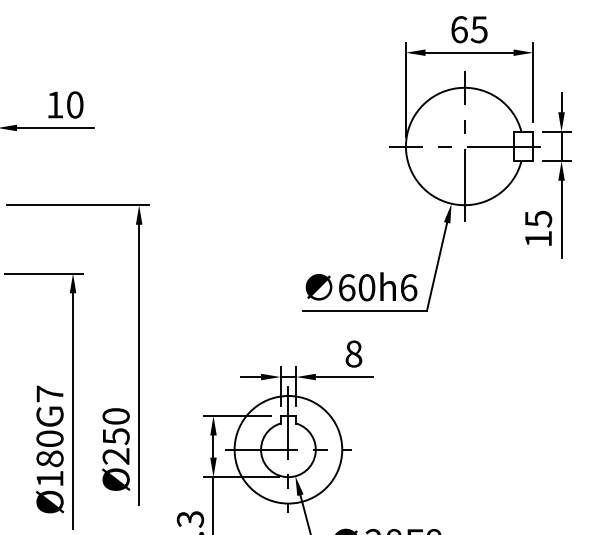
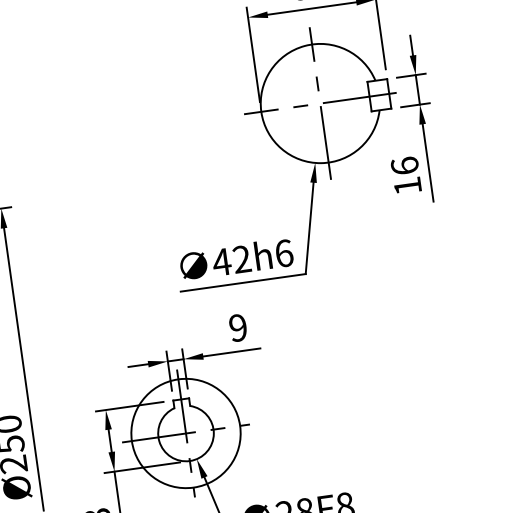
text: (538, 218) -> (404, 165), 15 -> 16
text: (356, 287) -> (231, 260), 60h6 -> 42h6
text: (353, 353) -> (237, 327), 8 -> 9

